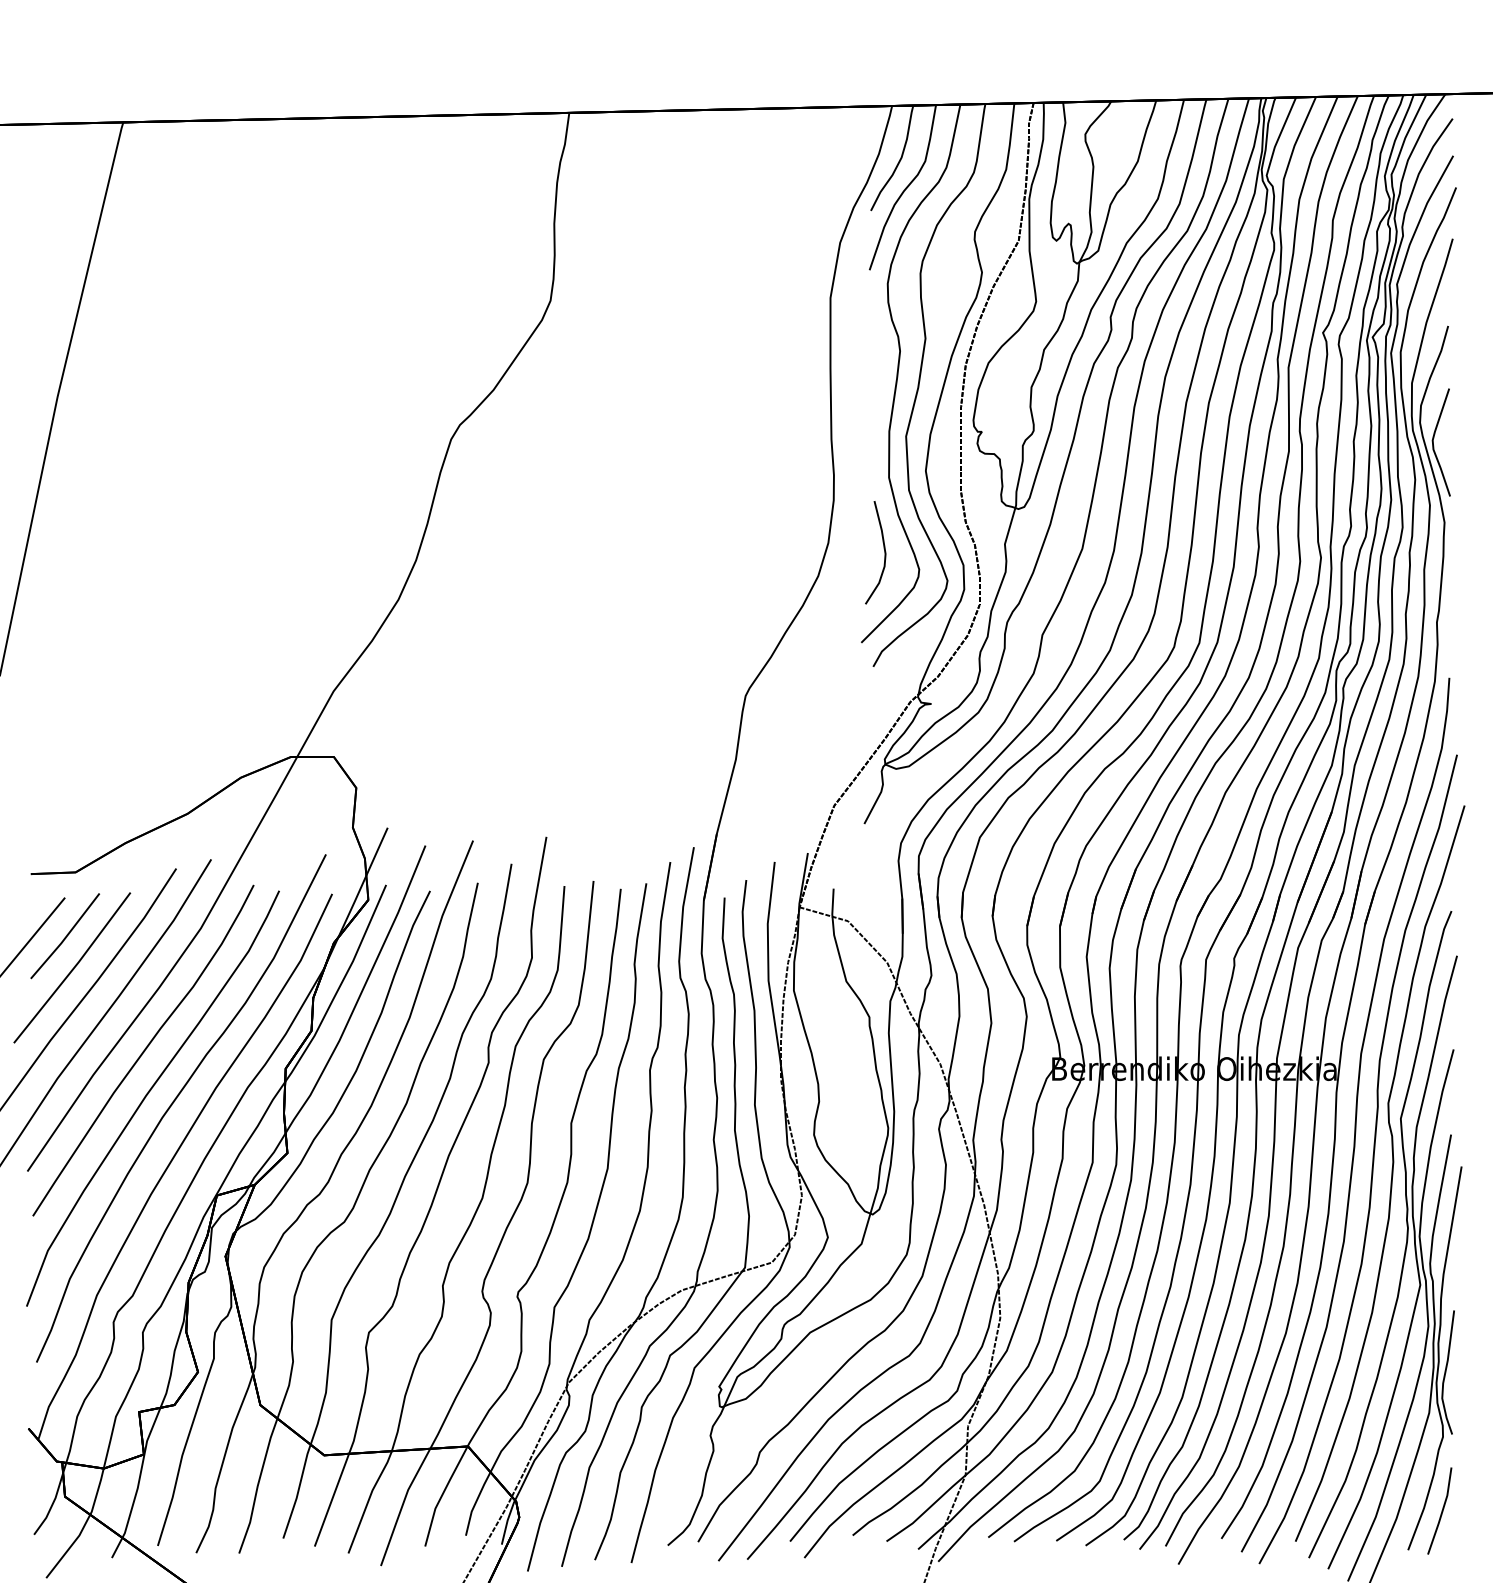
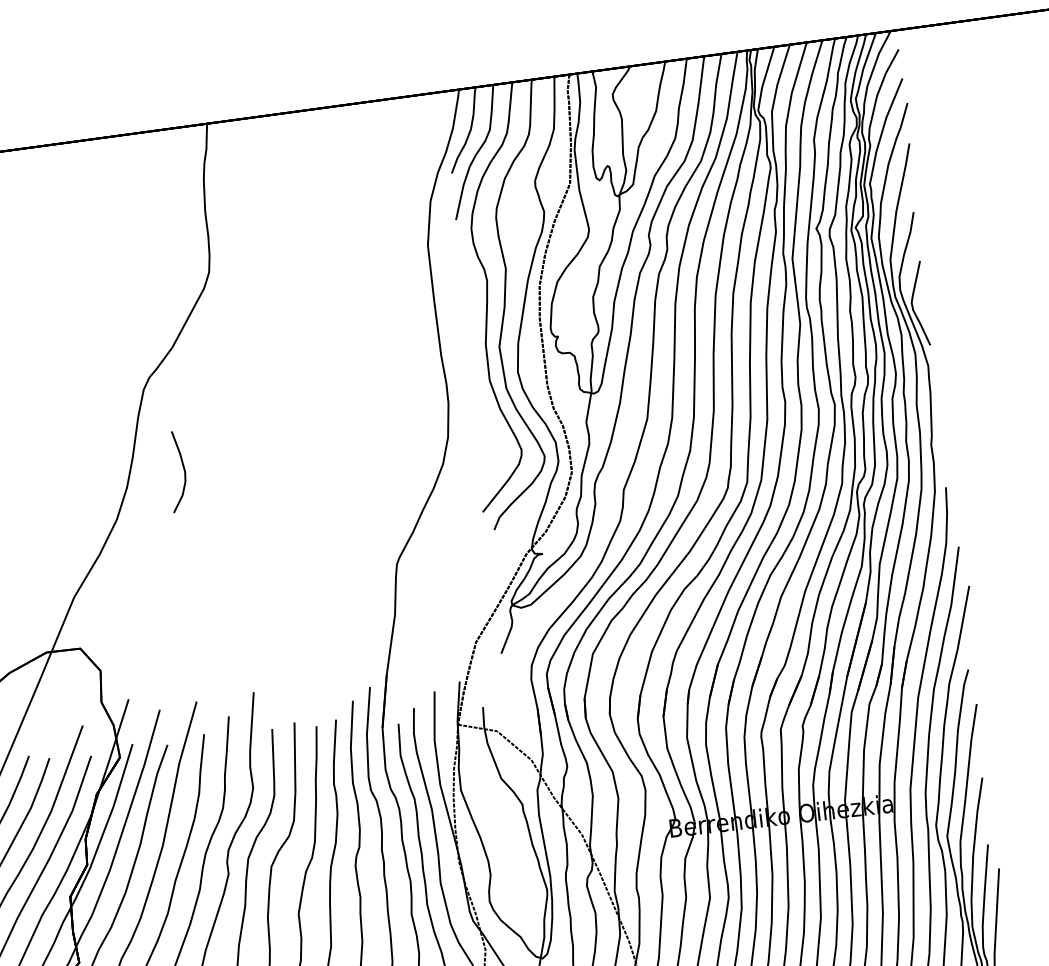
curve: (883, 548) -> (183, 467), moved

